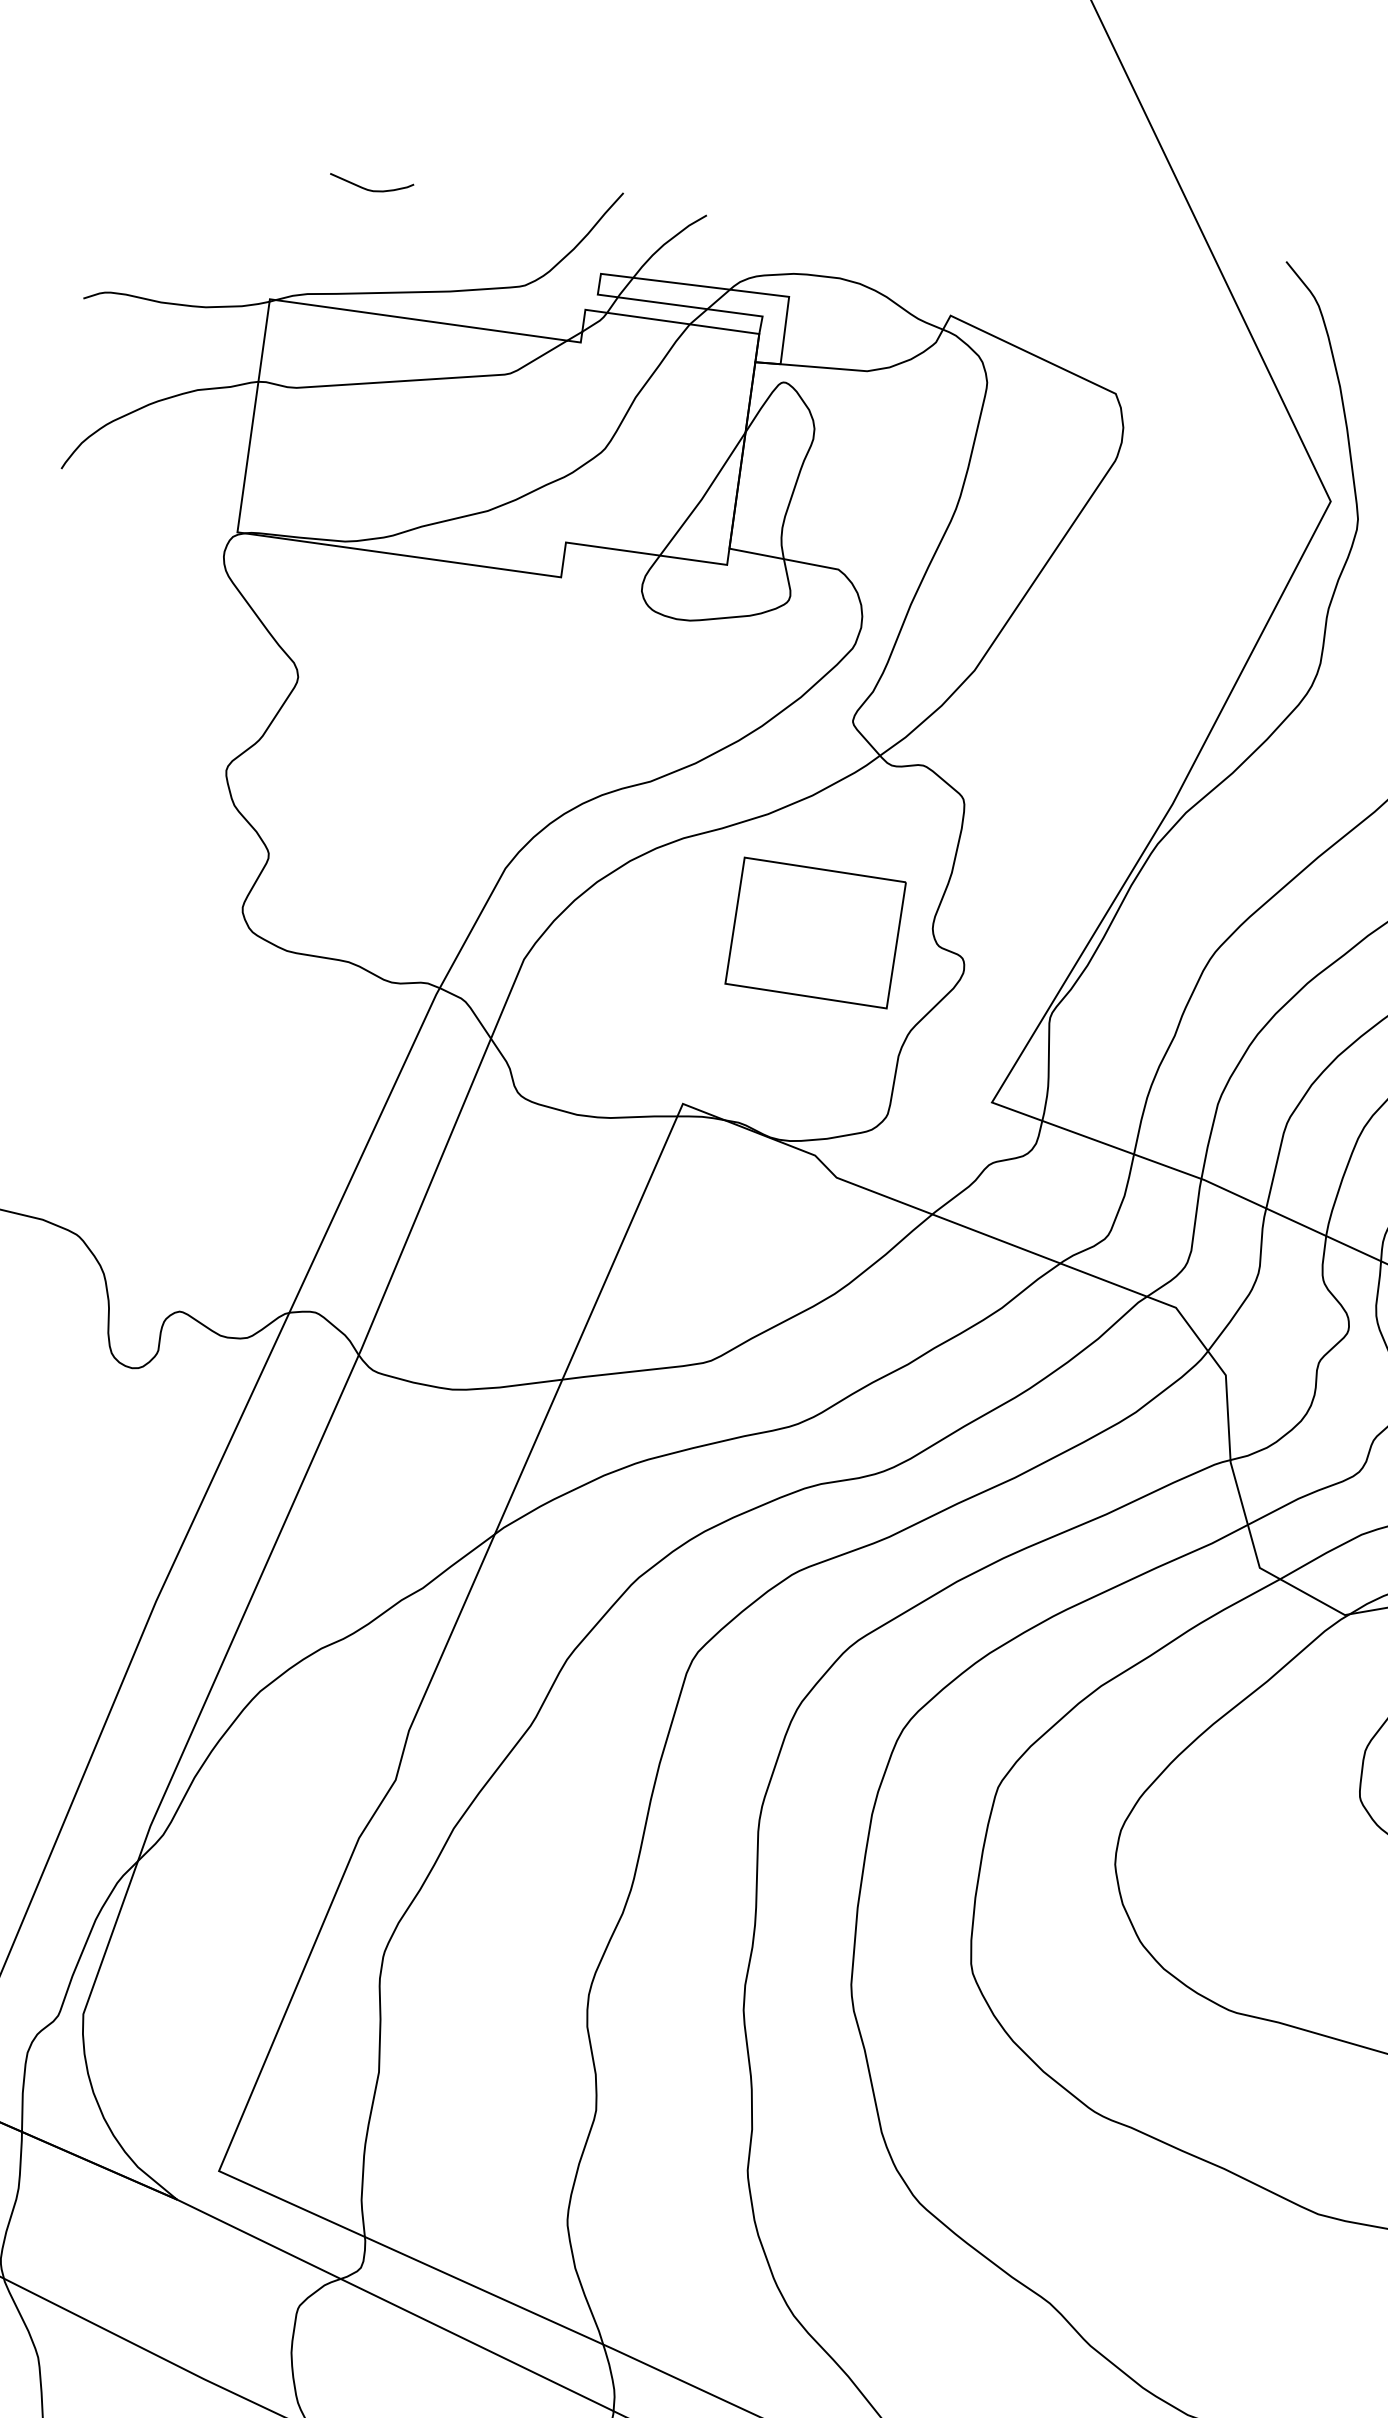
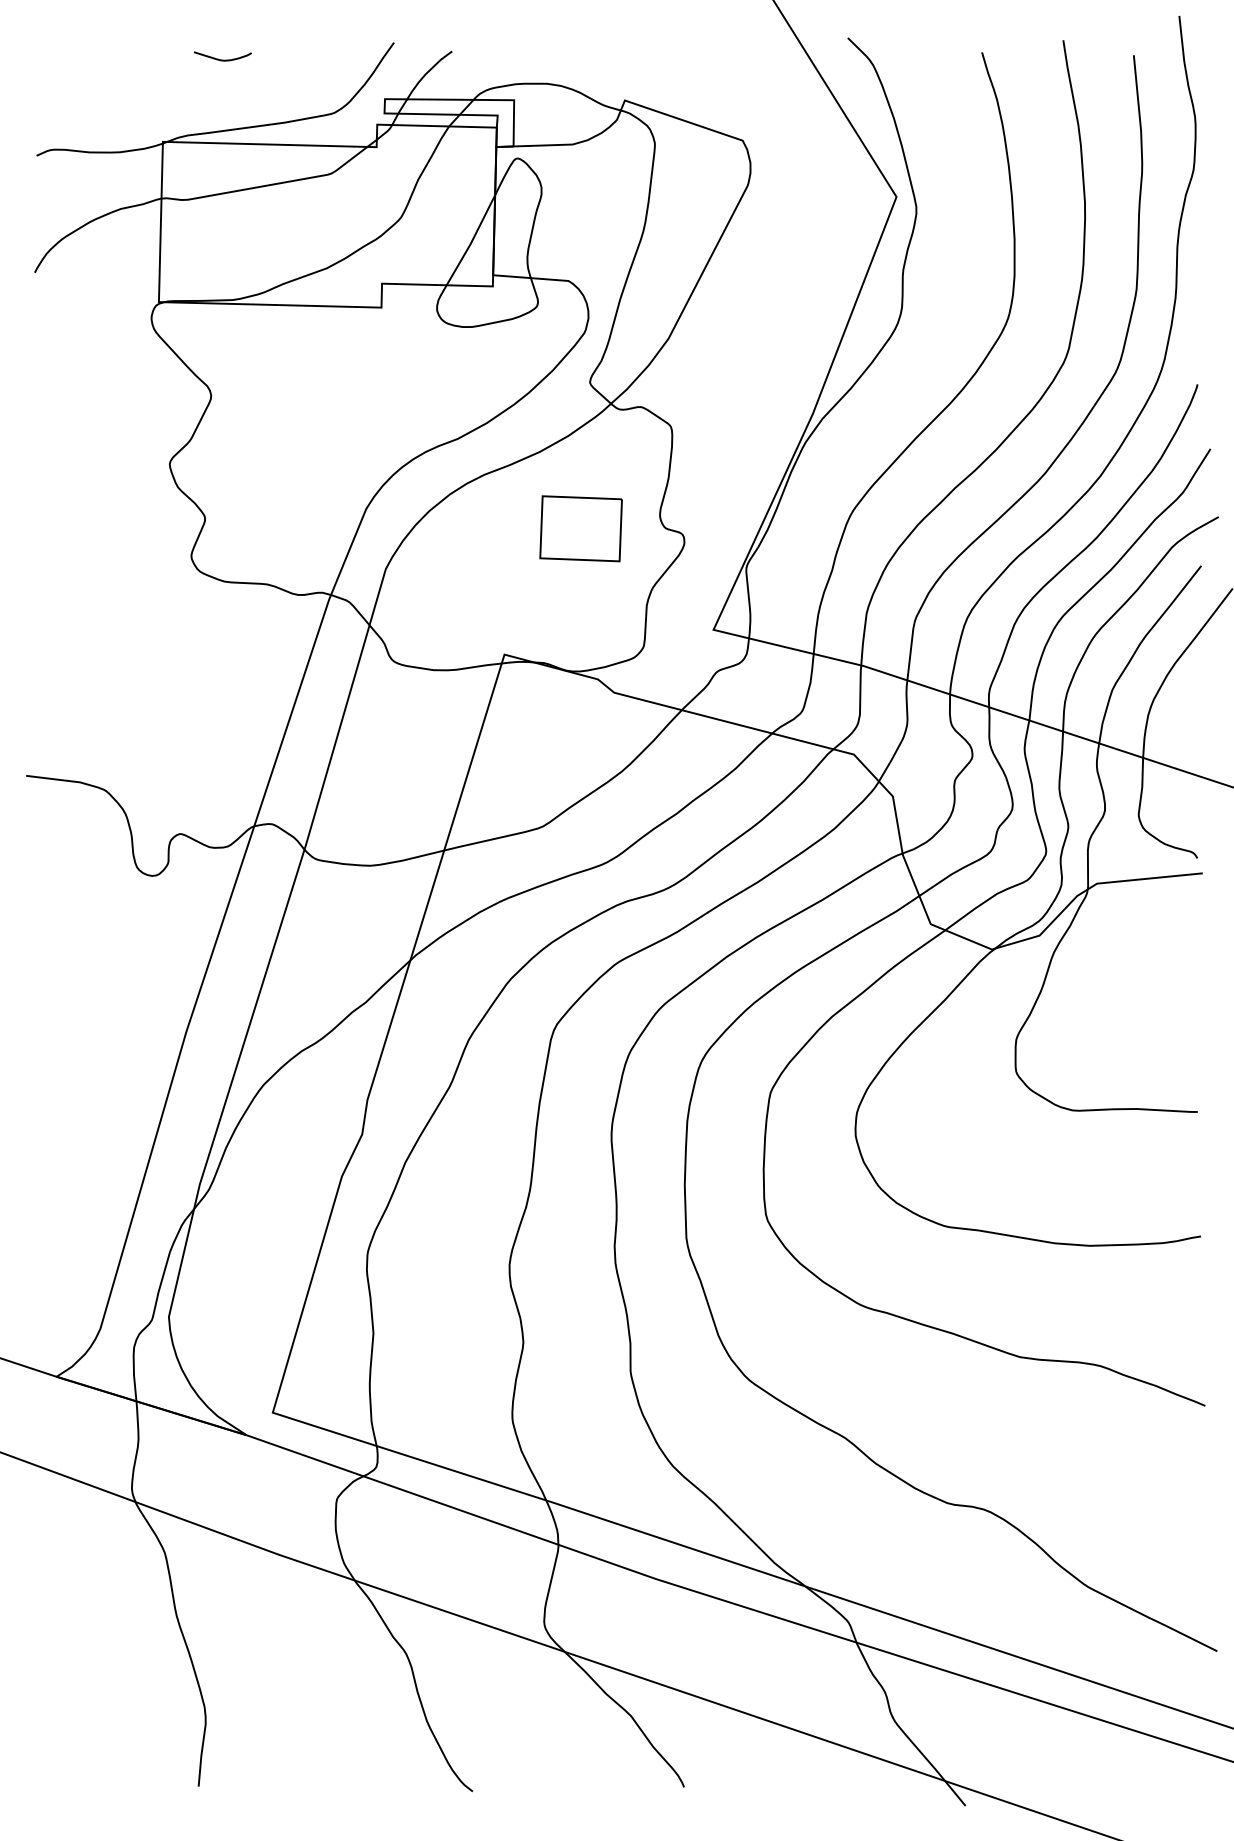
part: (814, 932) -> (580, 528), size x0.71

